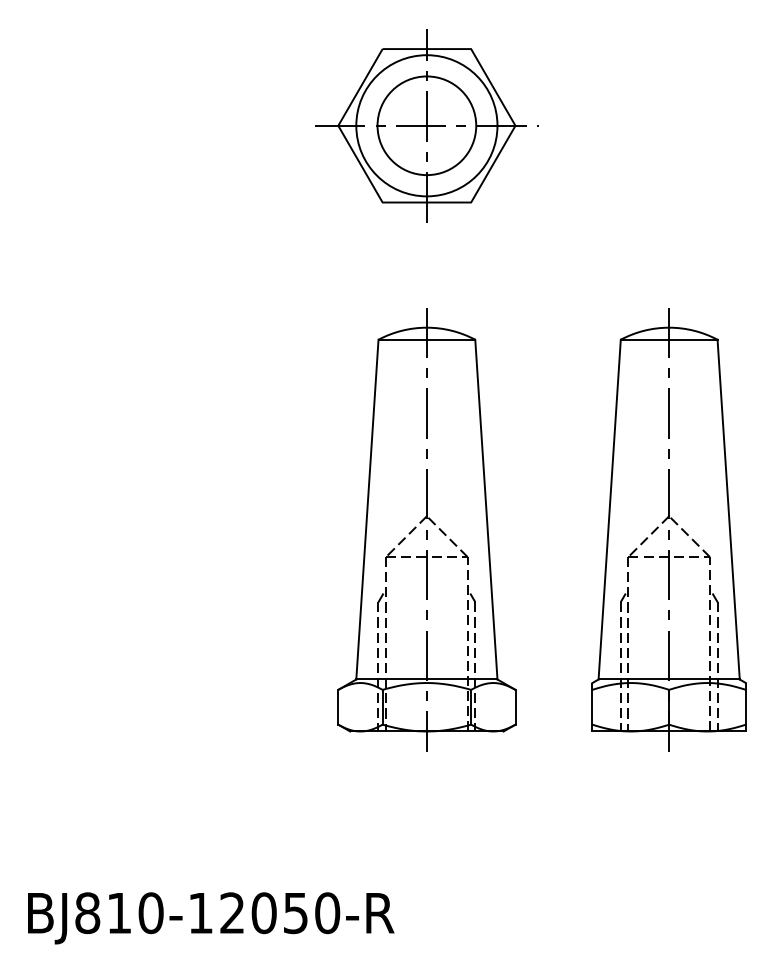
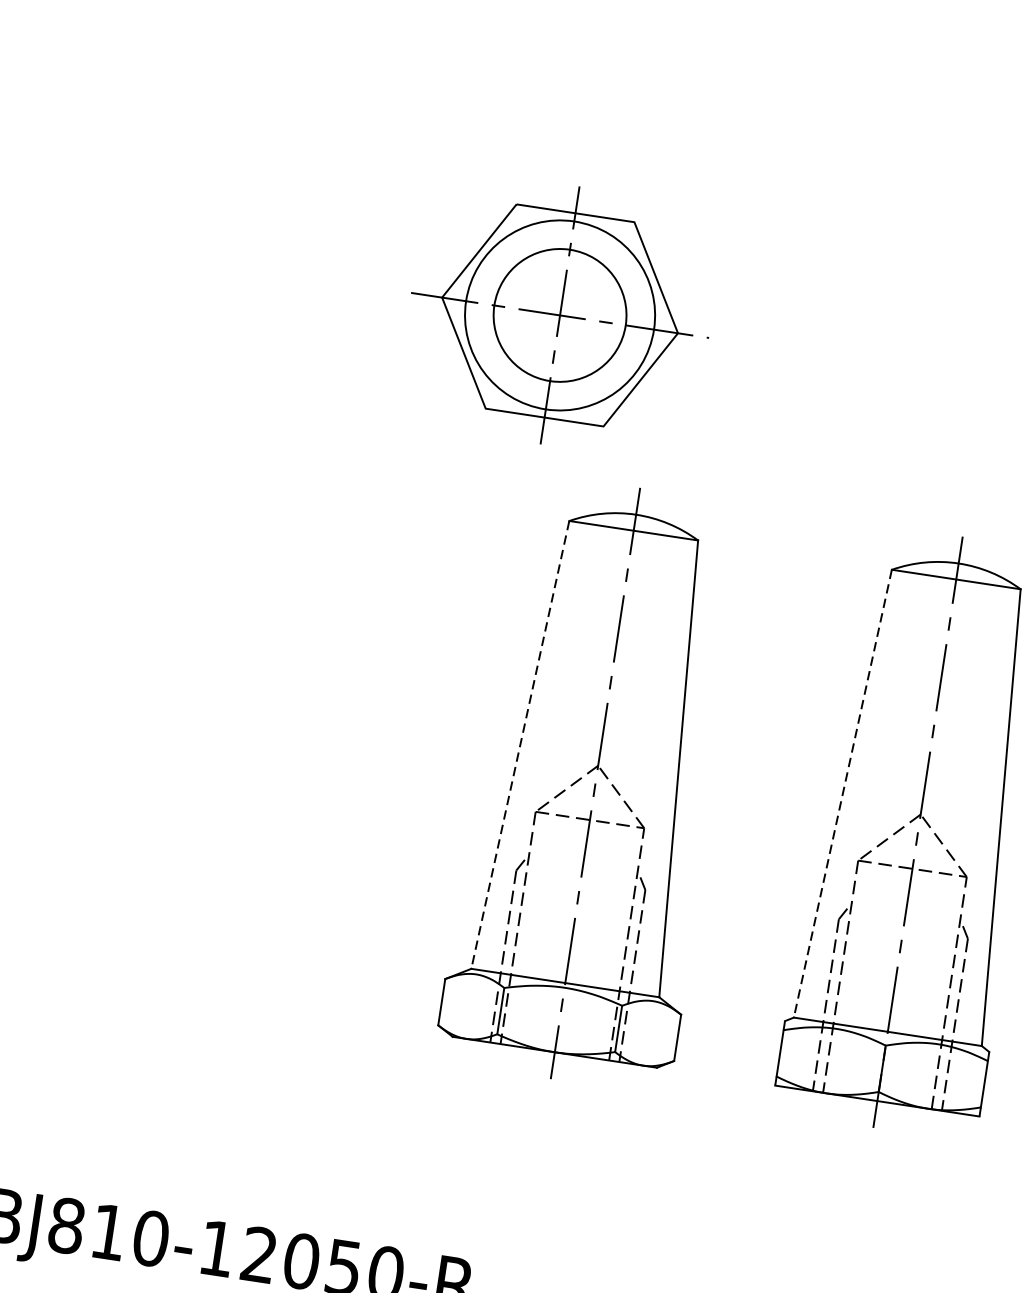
part: (426, 125) -> (559, 314), moved
line: (367, 510) -> (520, 746), solid -> dashed
line: (609, 510) -> (842, 794), solid -> dashed

